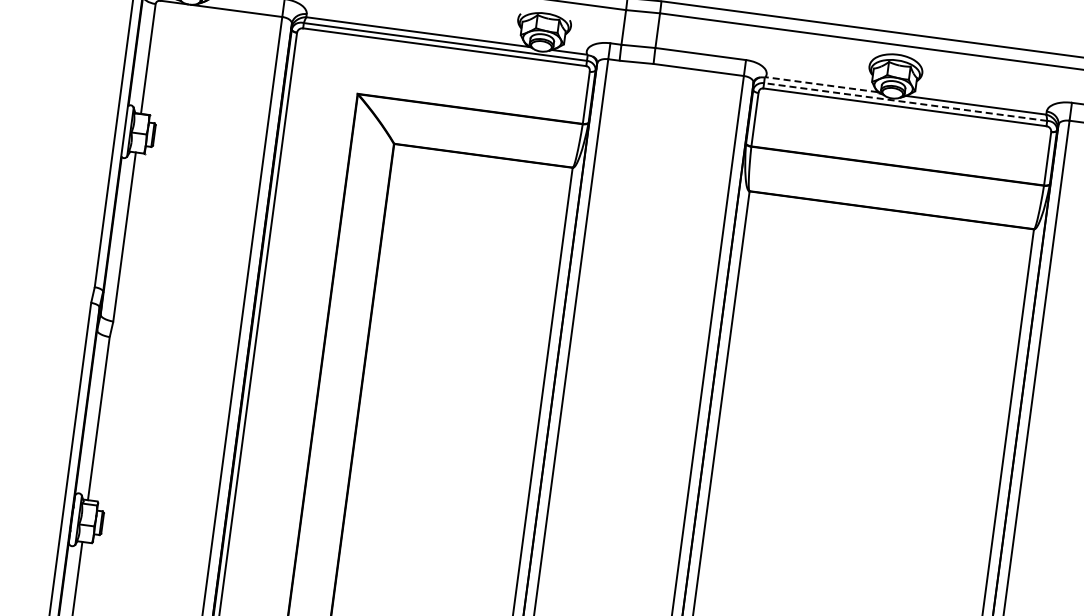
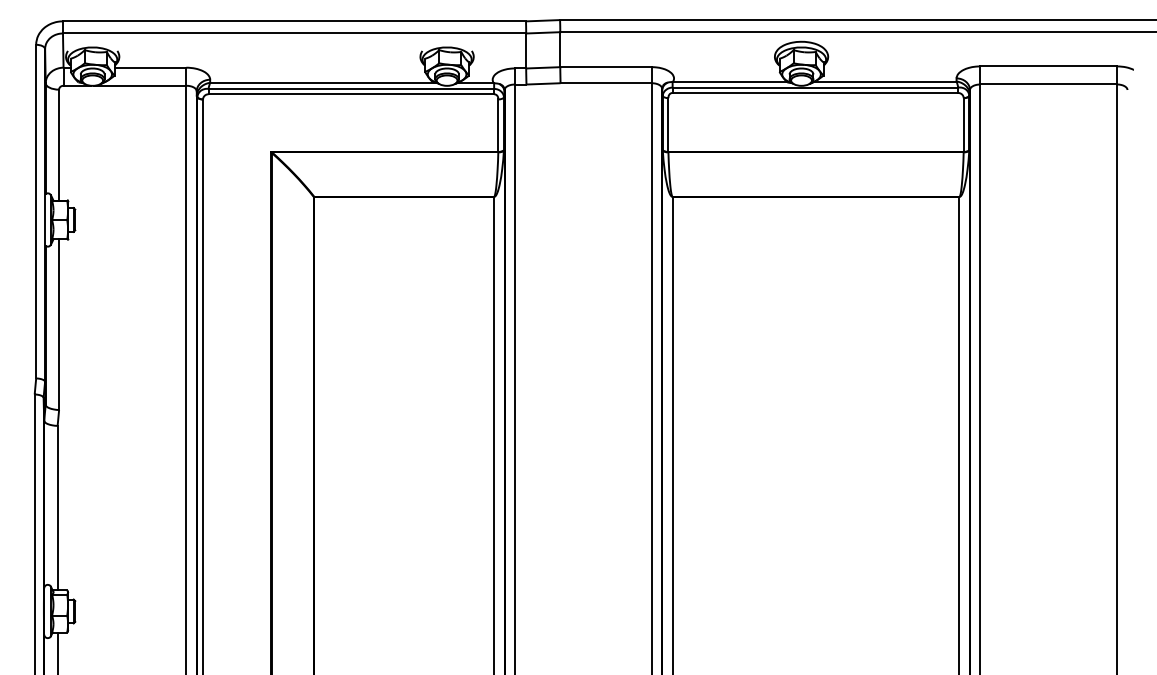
line: (821, 84) -> (729, 81), dashed -> solid
line: (905, 101) -> (815, 87), dashed -> solid

